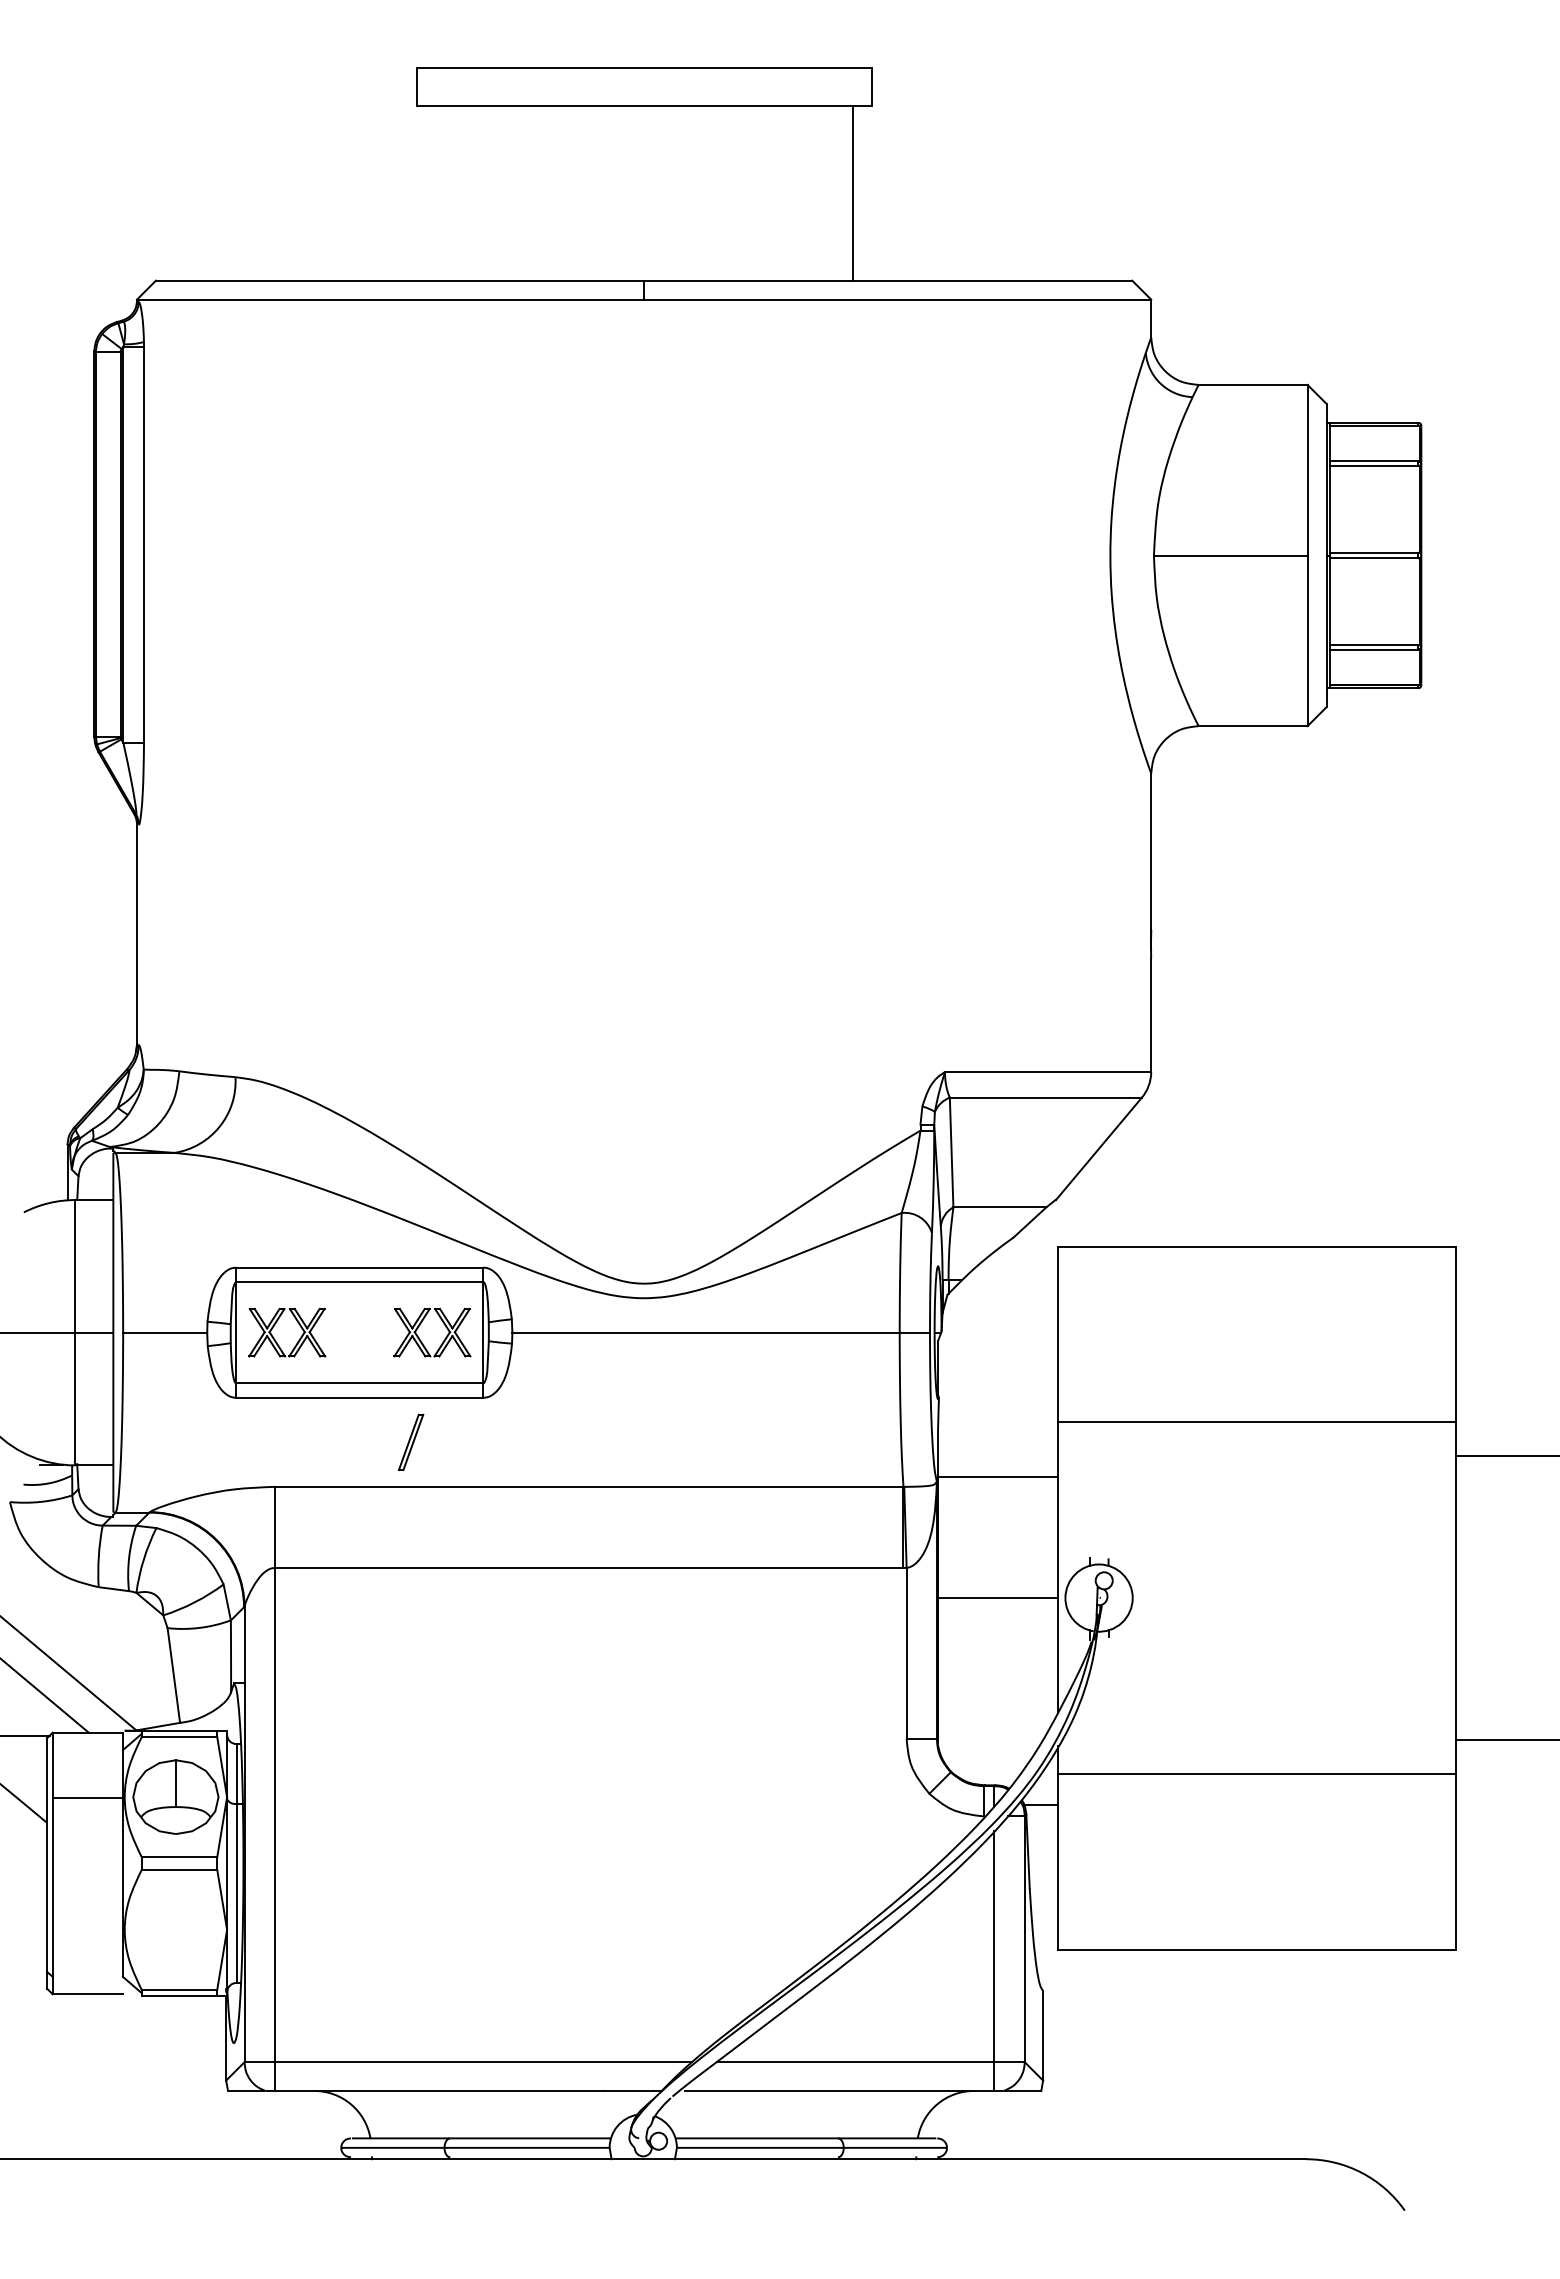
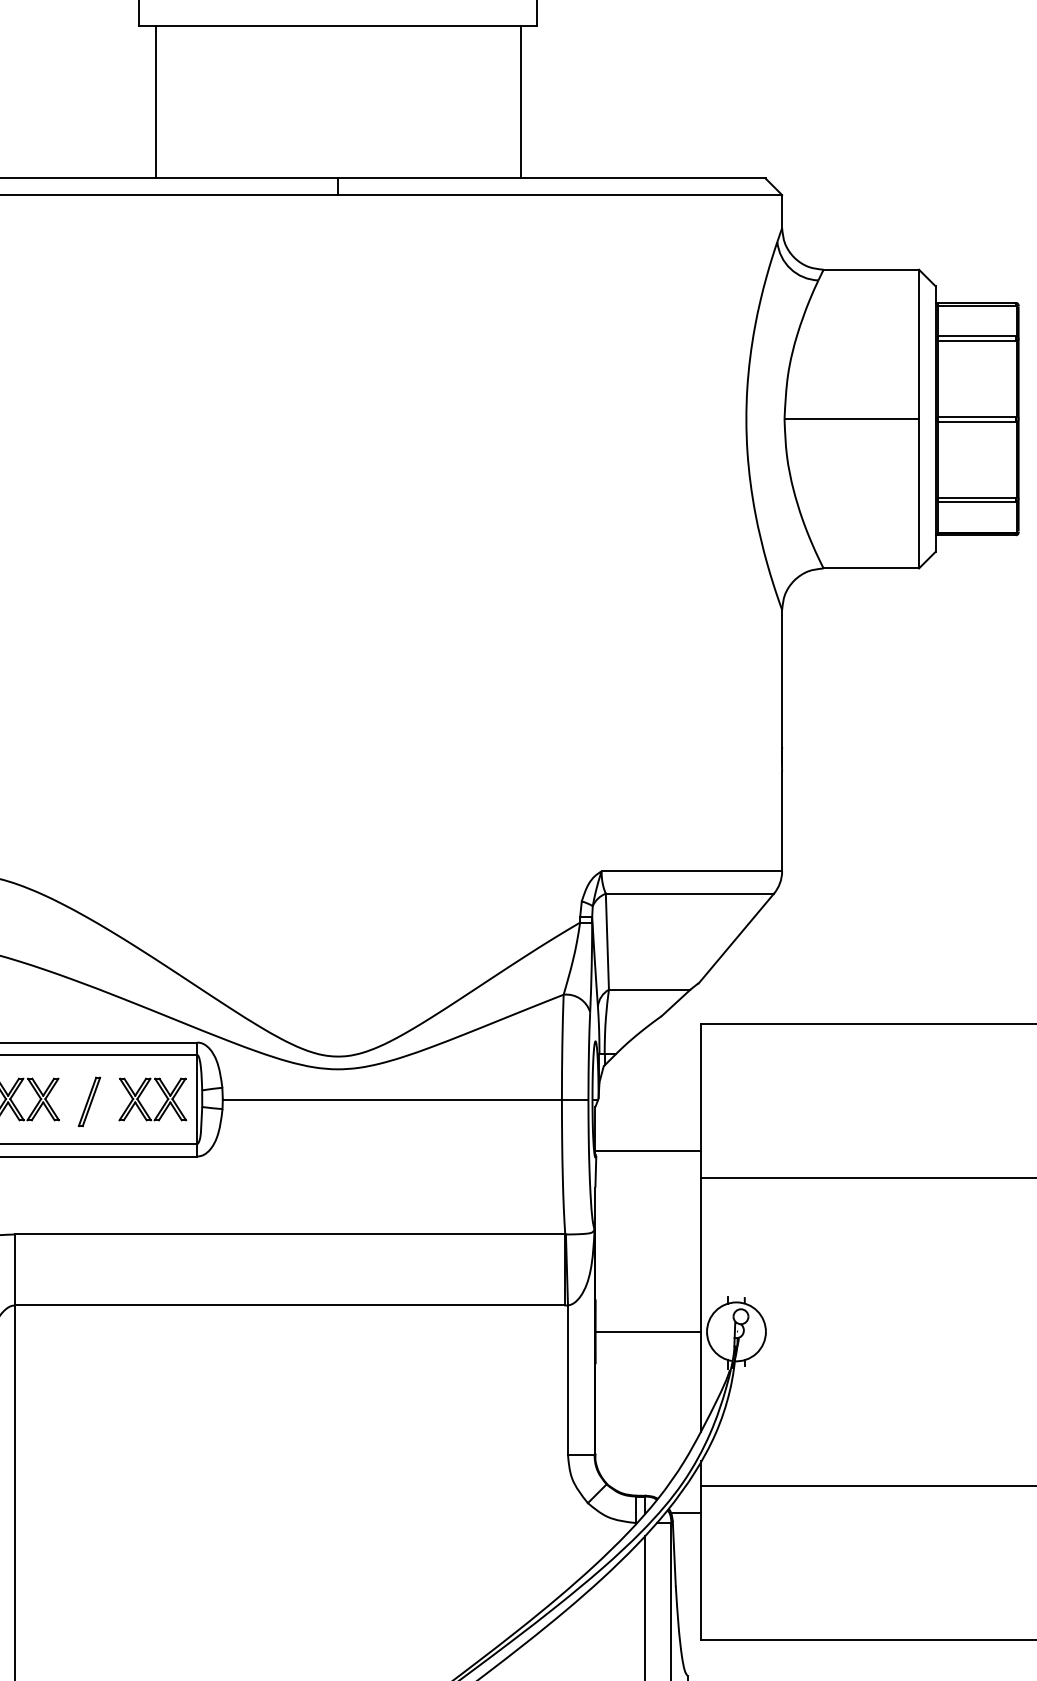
line: (435, 193) -> (155, 102), added
part: (410, 1442) -> (88, 1101), moved
line: (997, 1476) -> (647, 1150), moved

